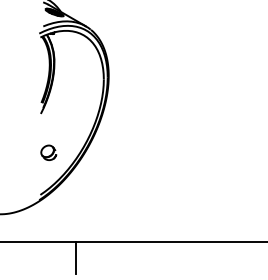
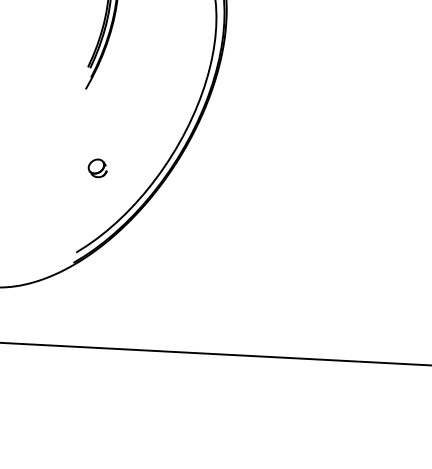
part: (48, 152) -> (97, 167), size x0.6
line: (75, 257) -> (140, 382), removed

